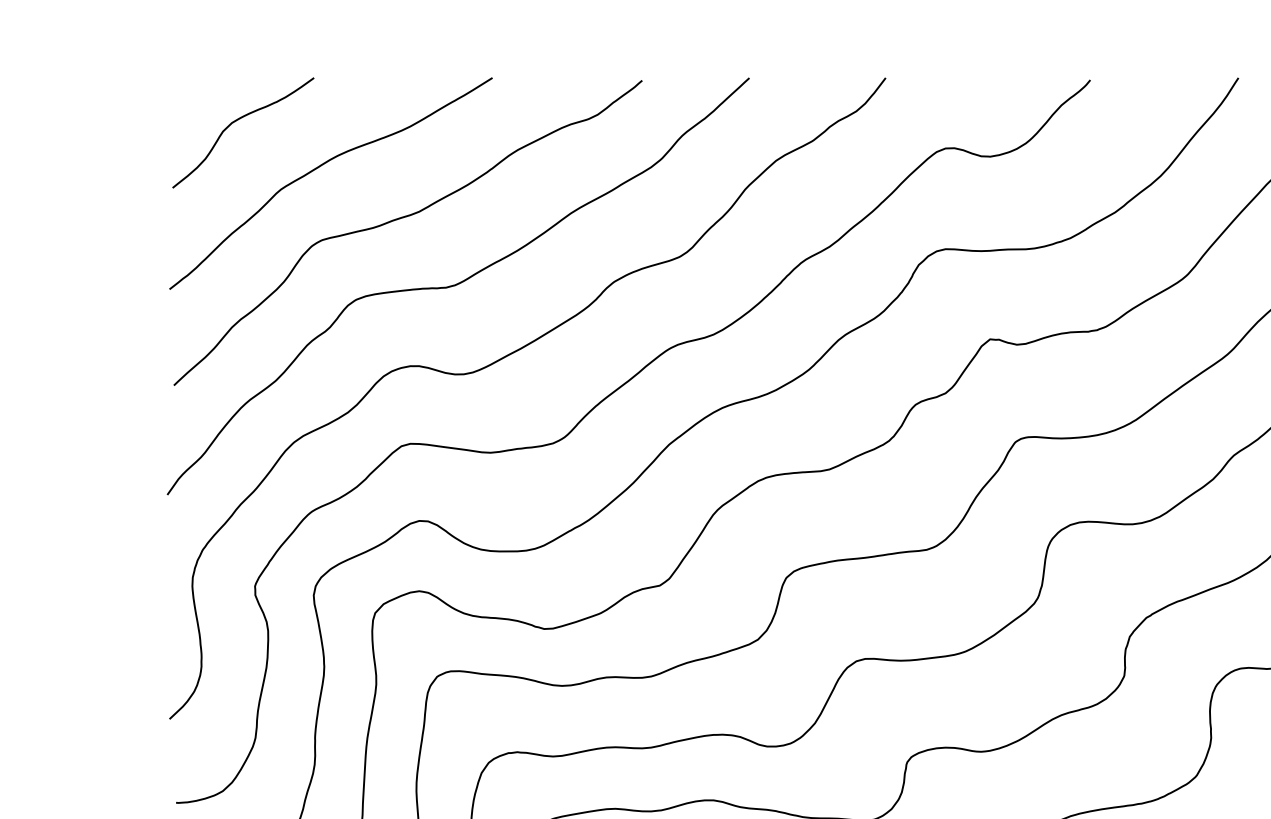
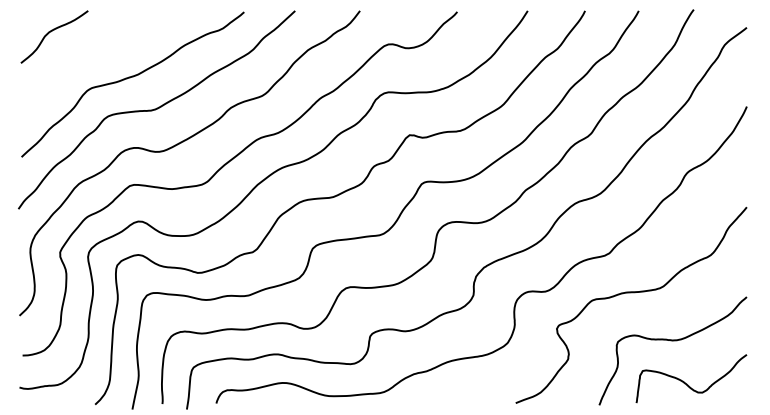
curve: (318, 169) -> (90, 54), removed

